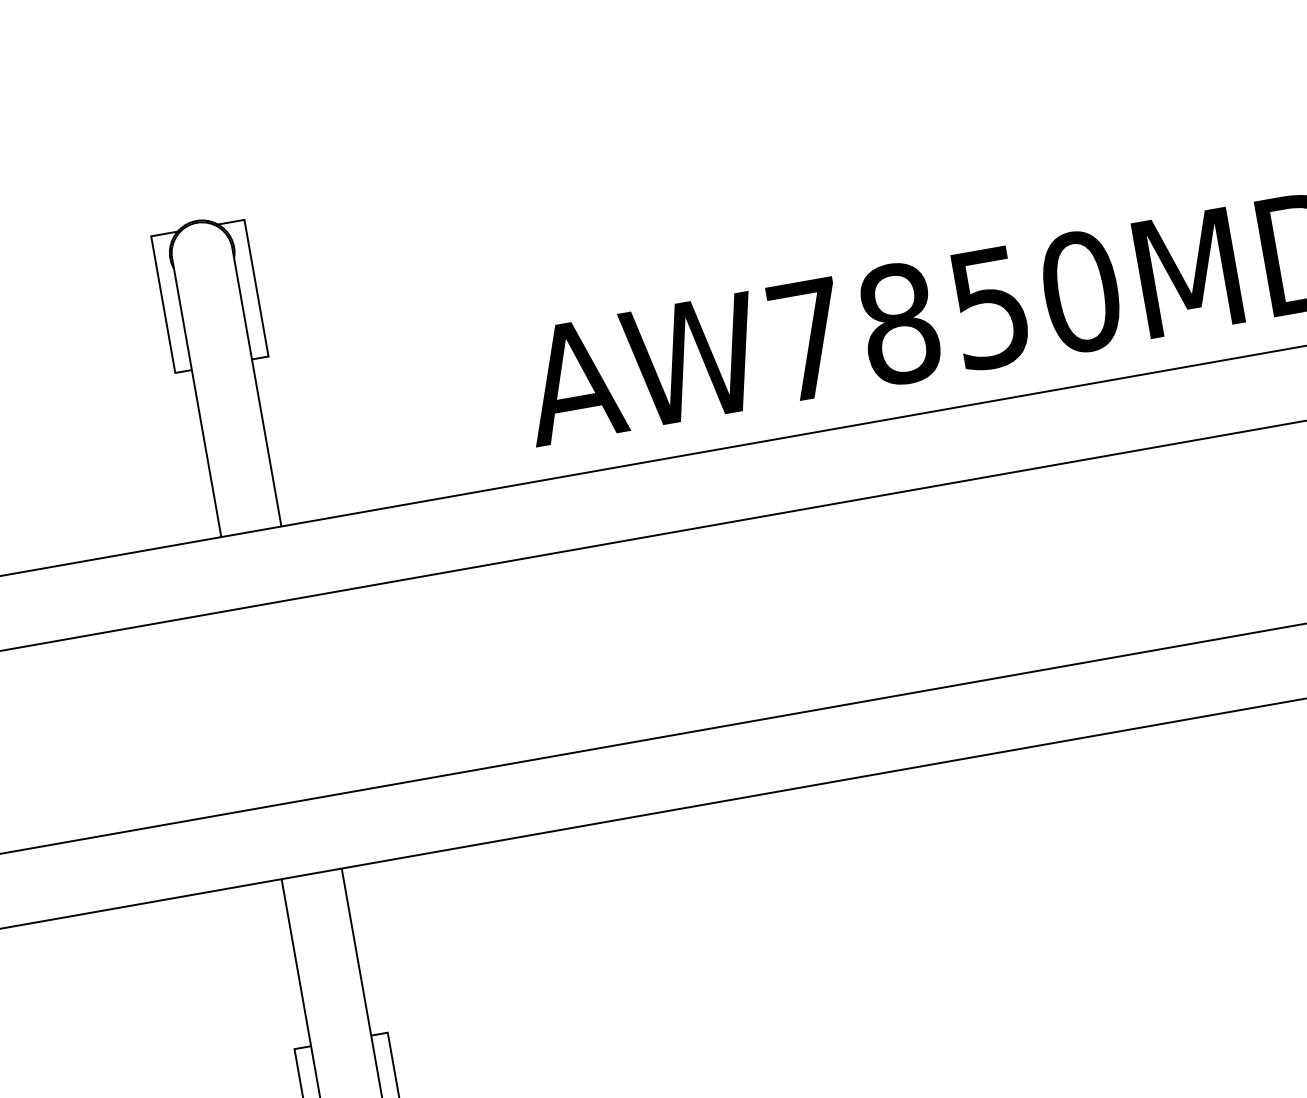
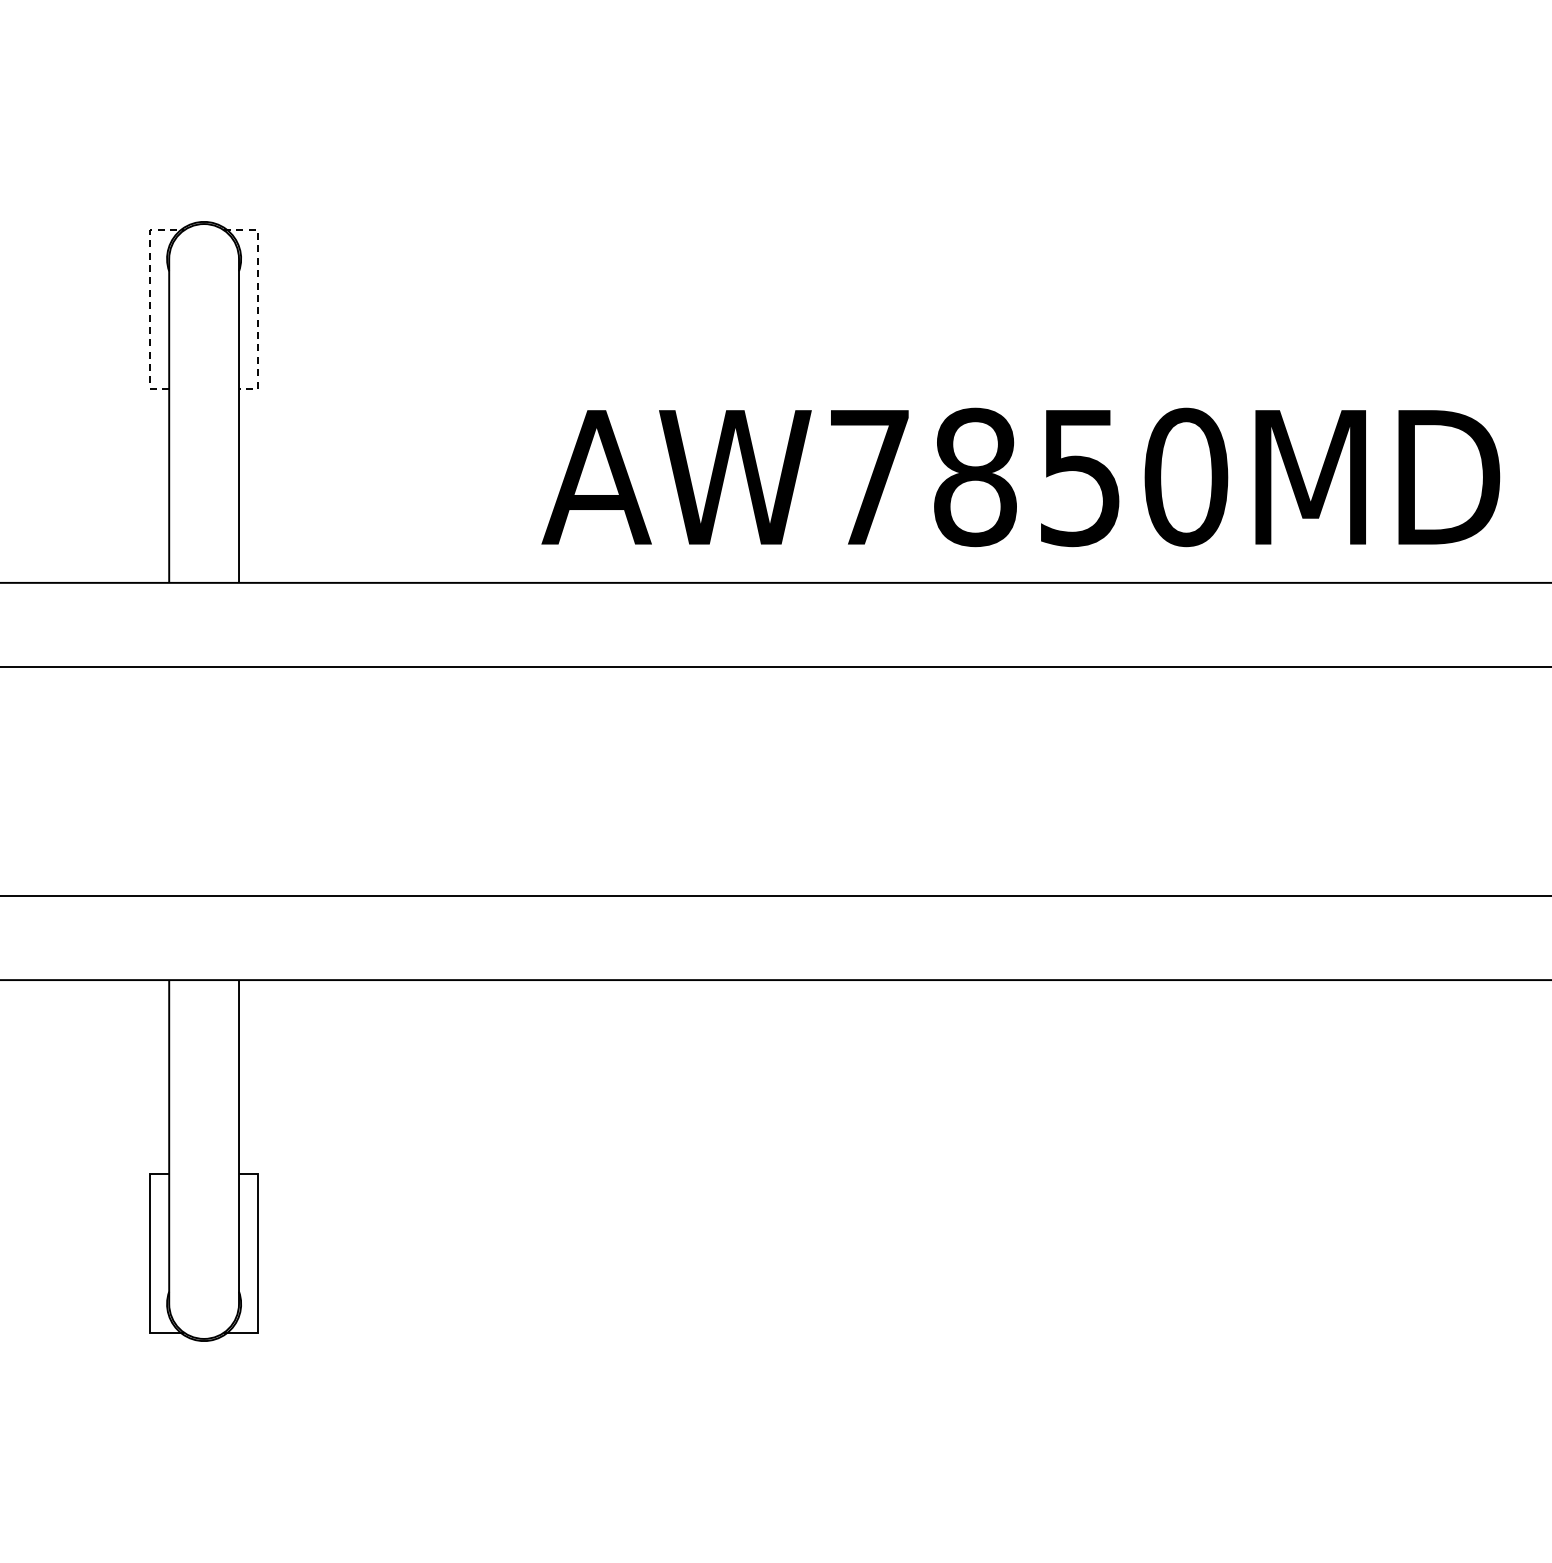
line: (255, 282) -> (258, 302), solid -> dashed
line: (161, 298) -> (149, 302), solid -> dashed

